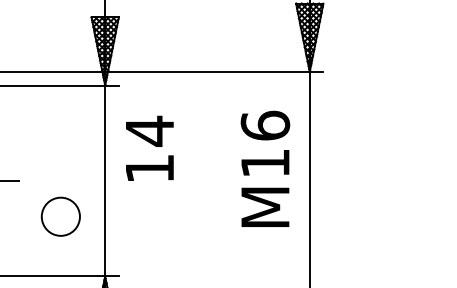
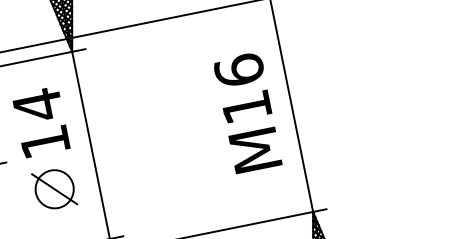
text: (149, 147) -> (40, 121), moved
text: (265, 168) -> (247, 112), moved
line: (60, 216) -> (54, 189), added

